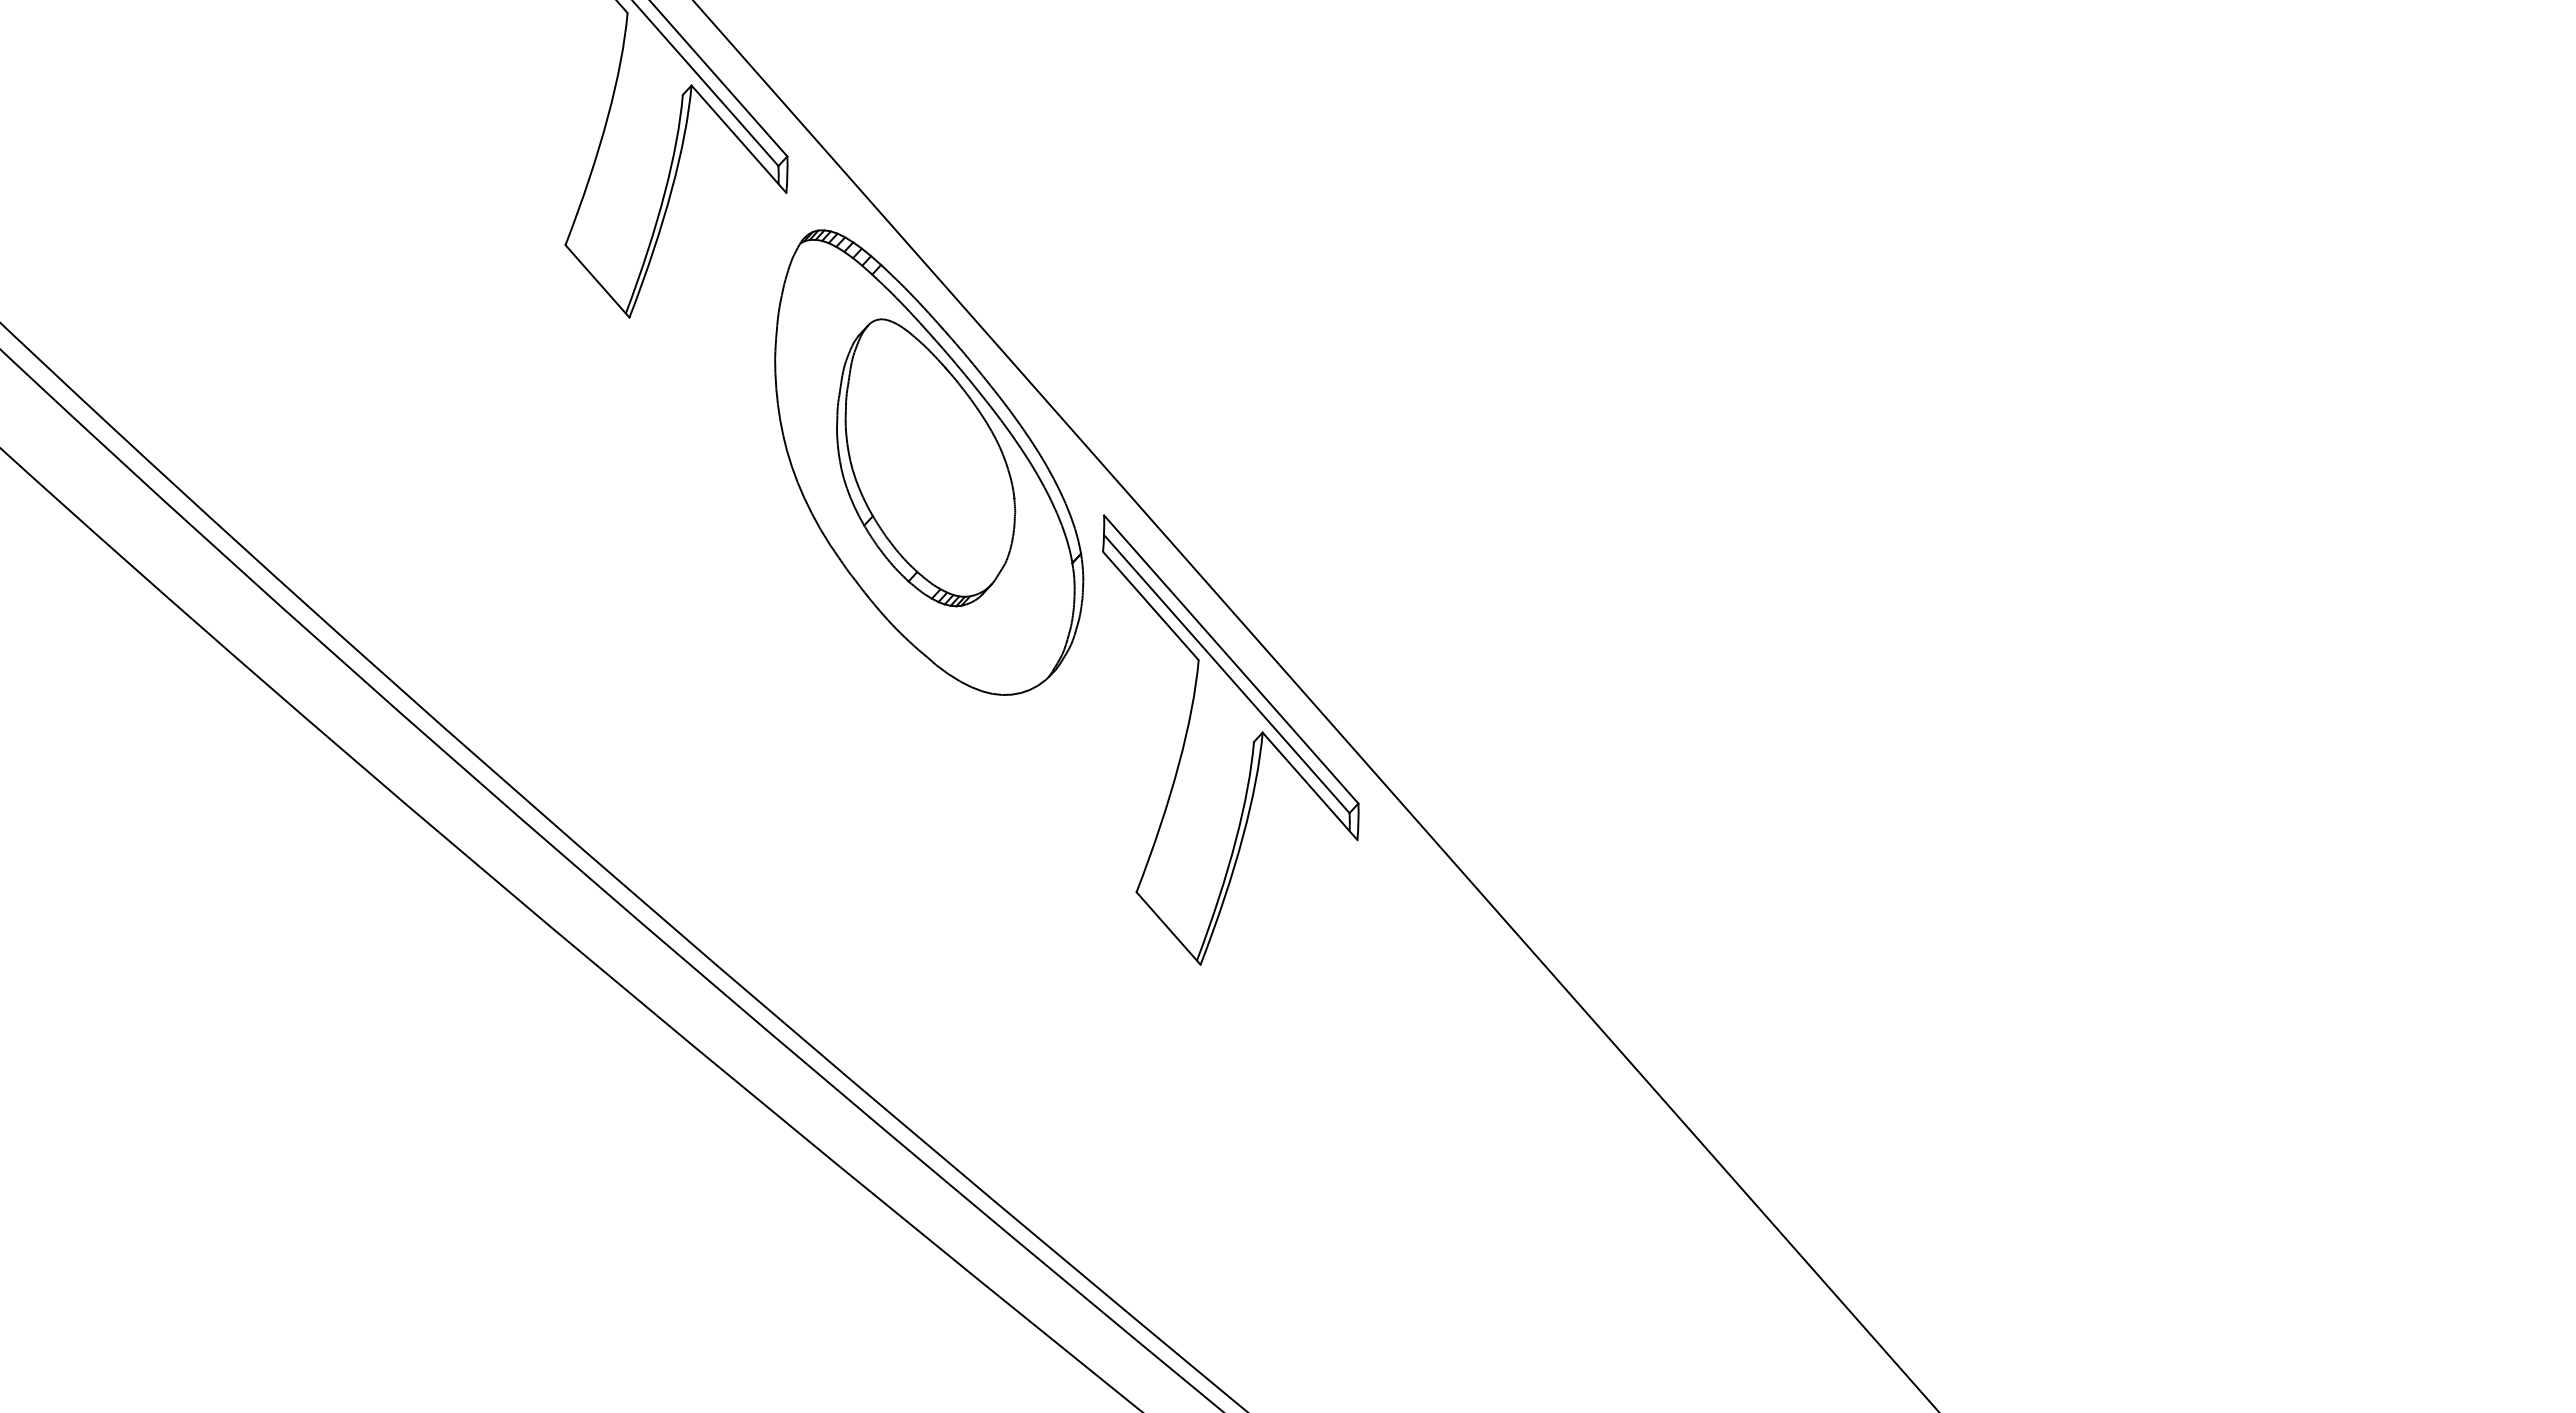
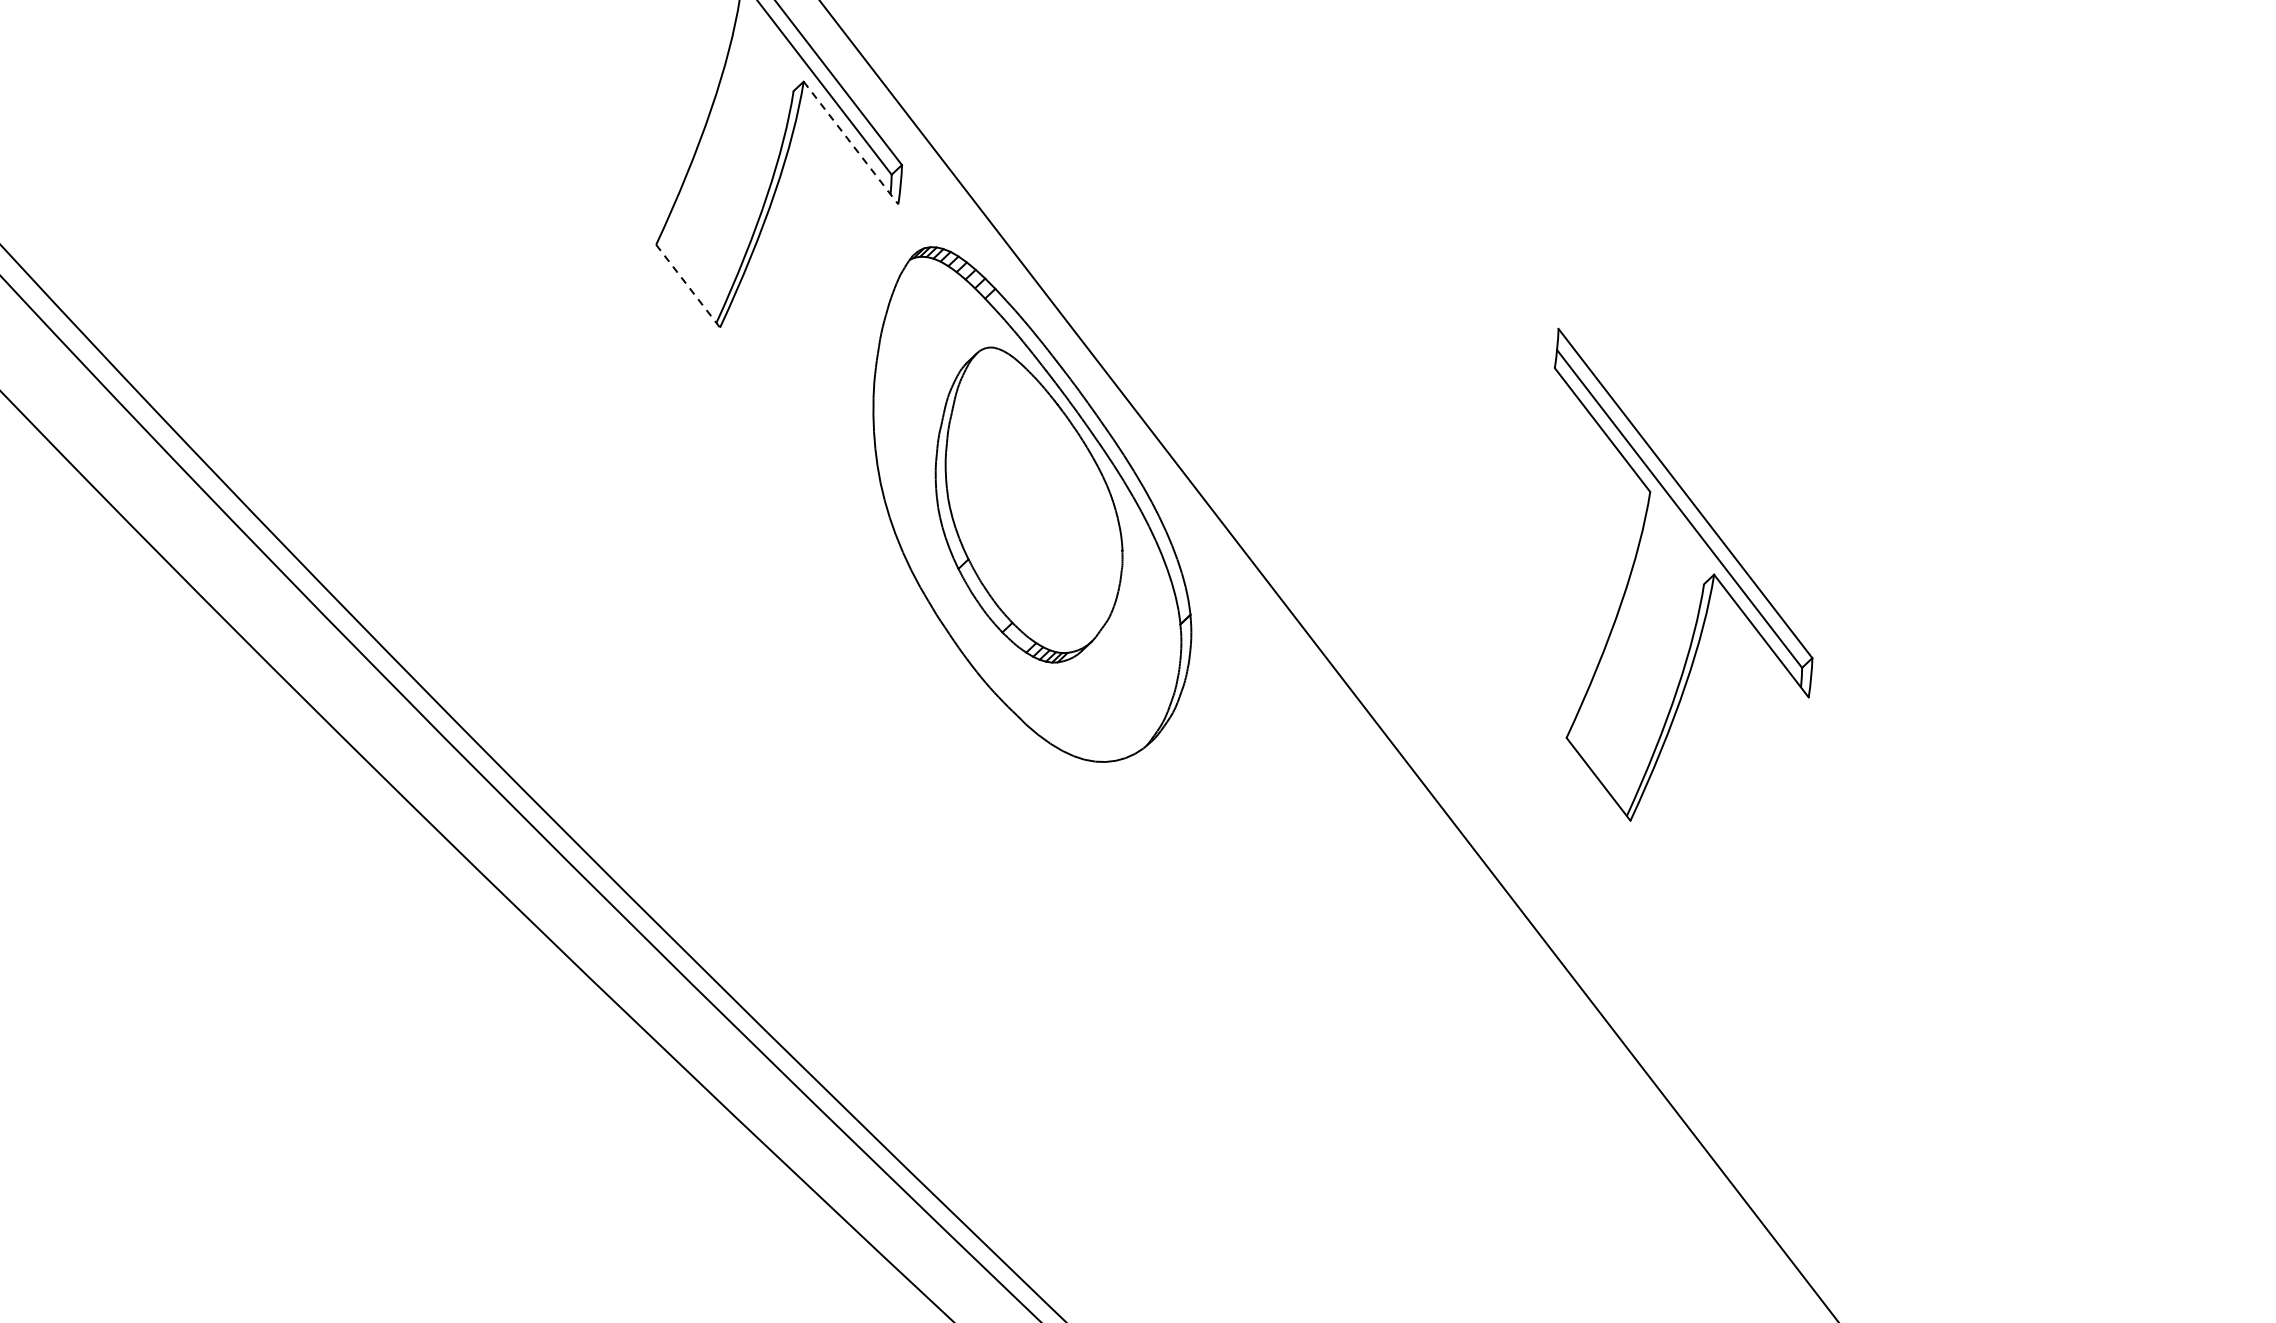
line: (738, 139) -> (850, 143), solid -> dashed
line: (597, 281) -> (688, 286), solid -> dashed
part: (1230, 739) -> (1678, 579), moved

